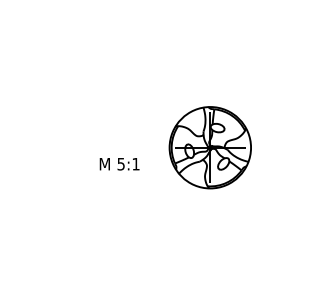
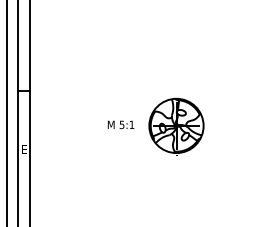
text: (118, 163) -> (120, 124), moved

